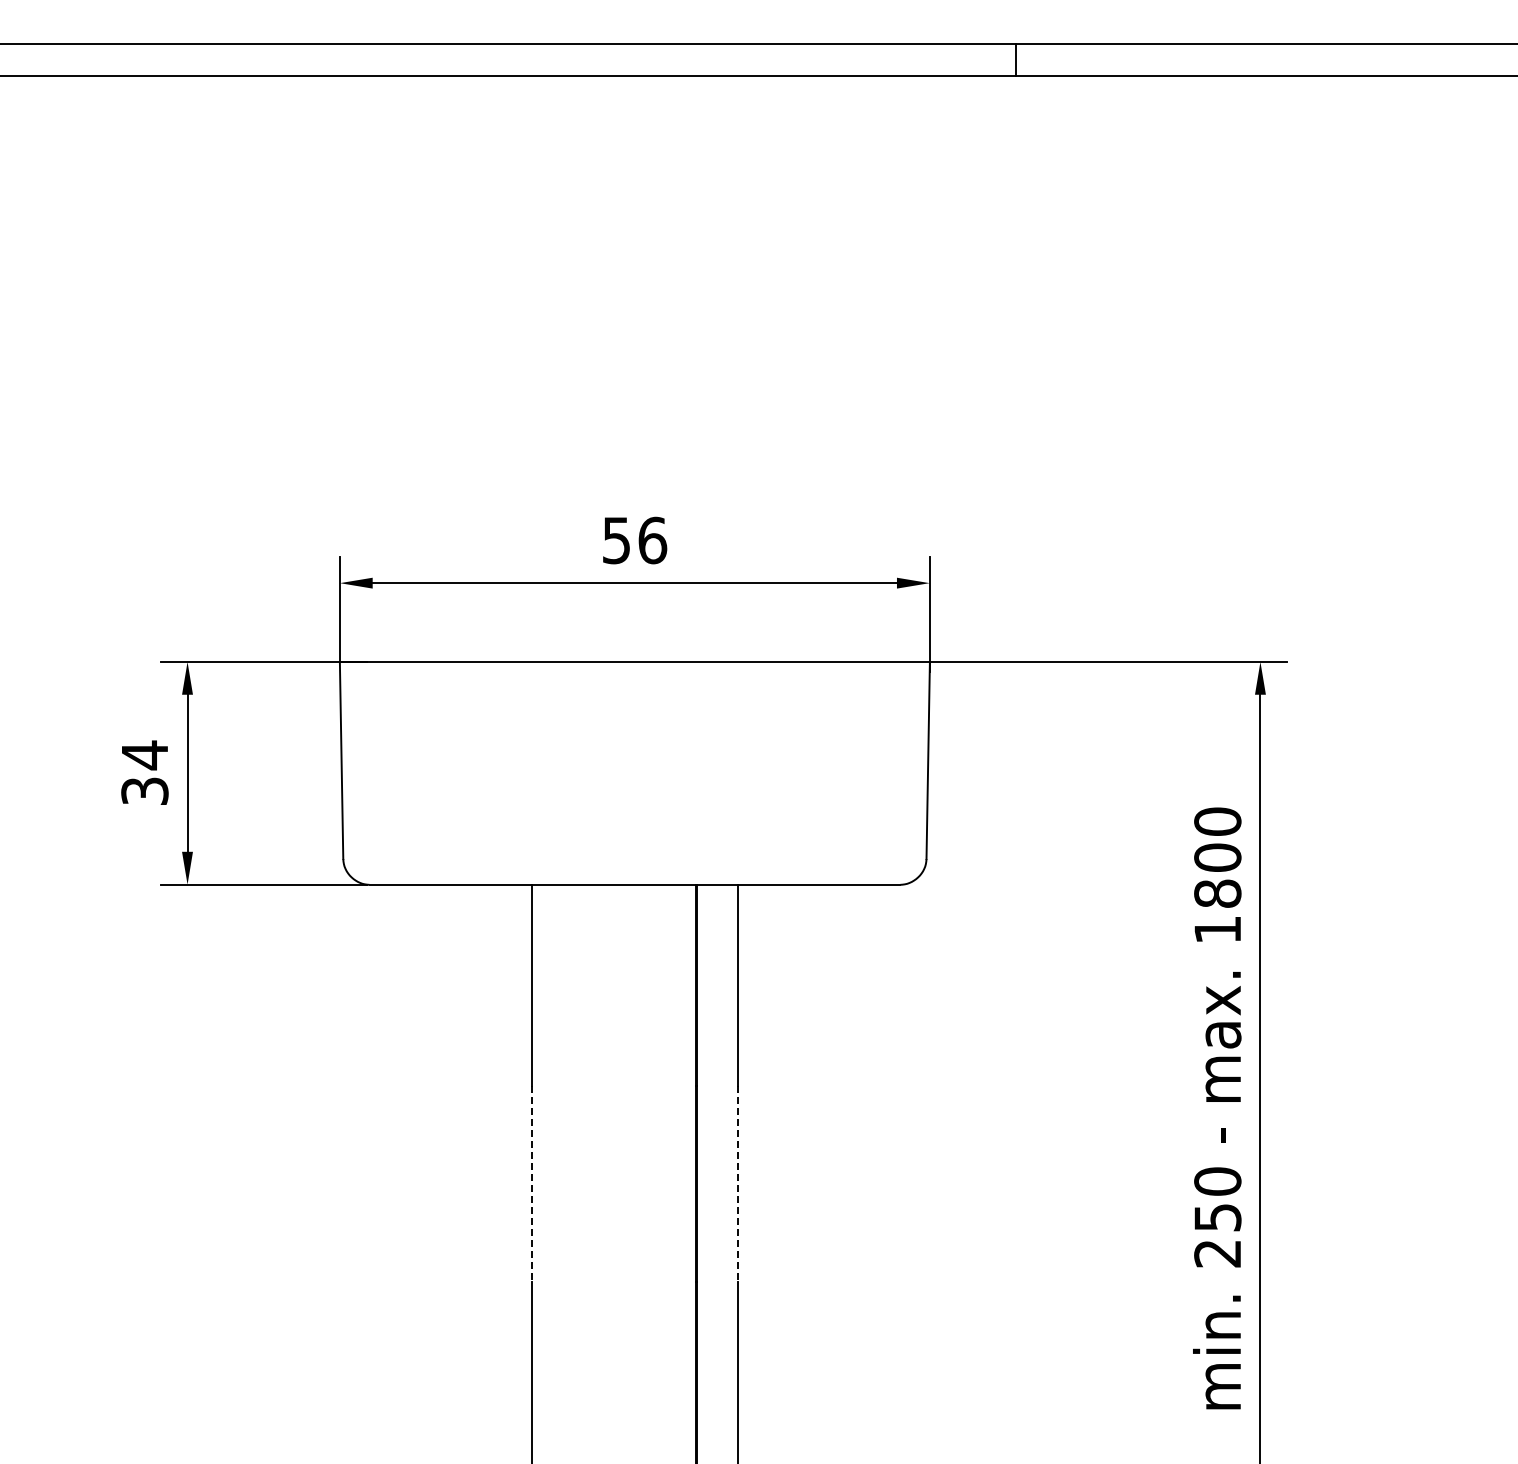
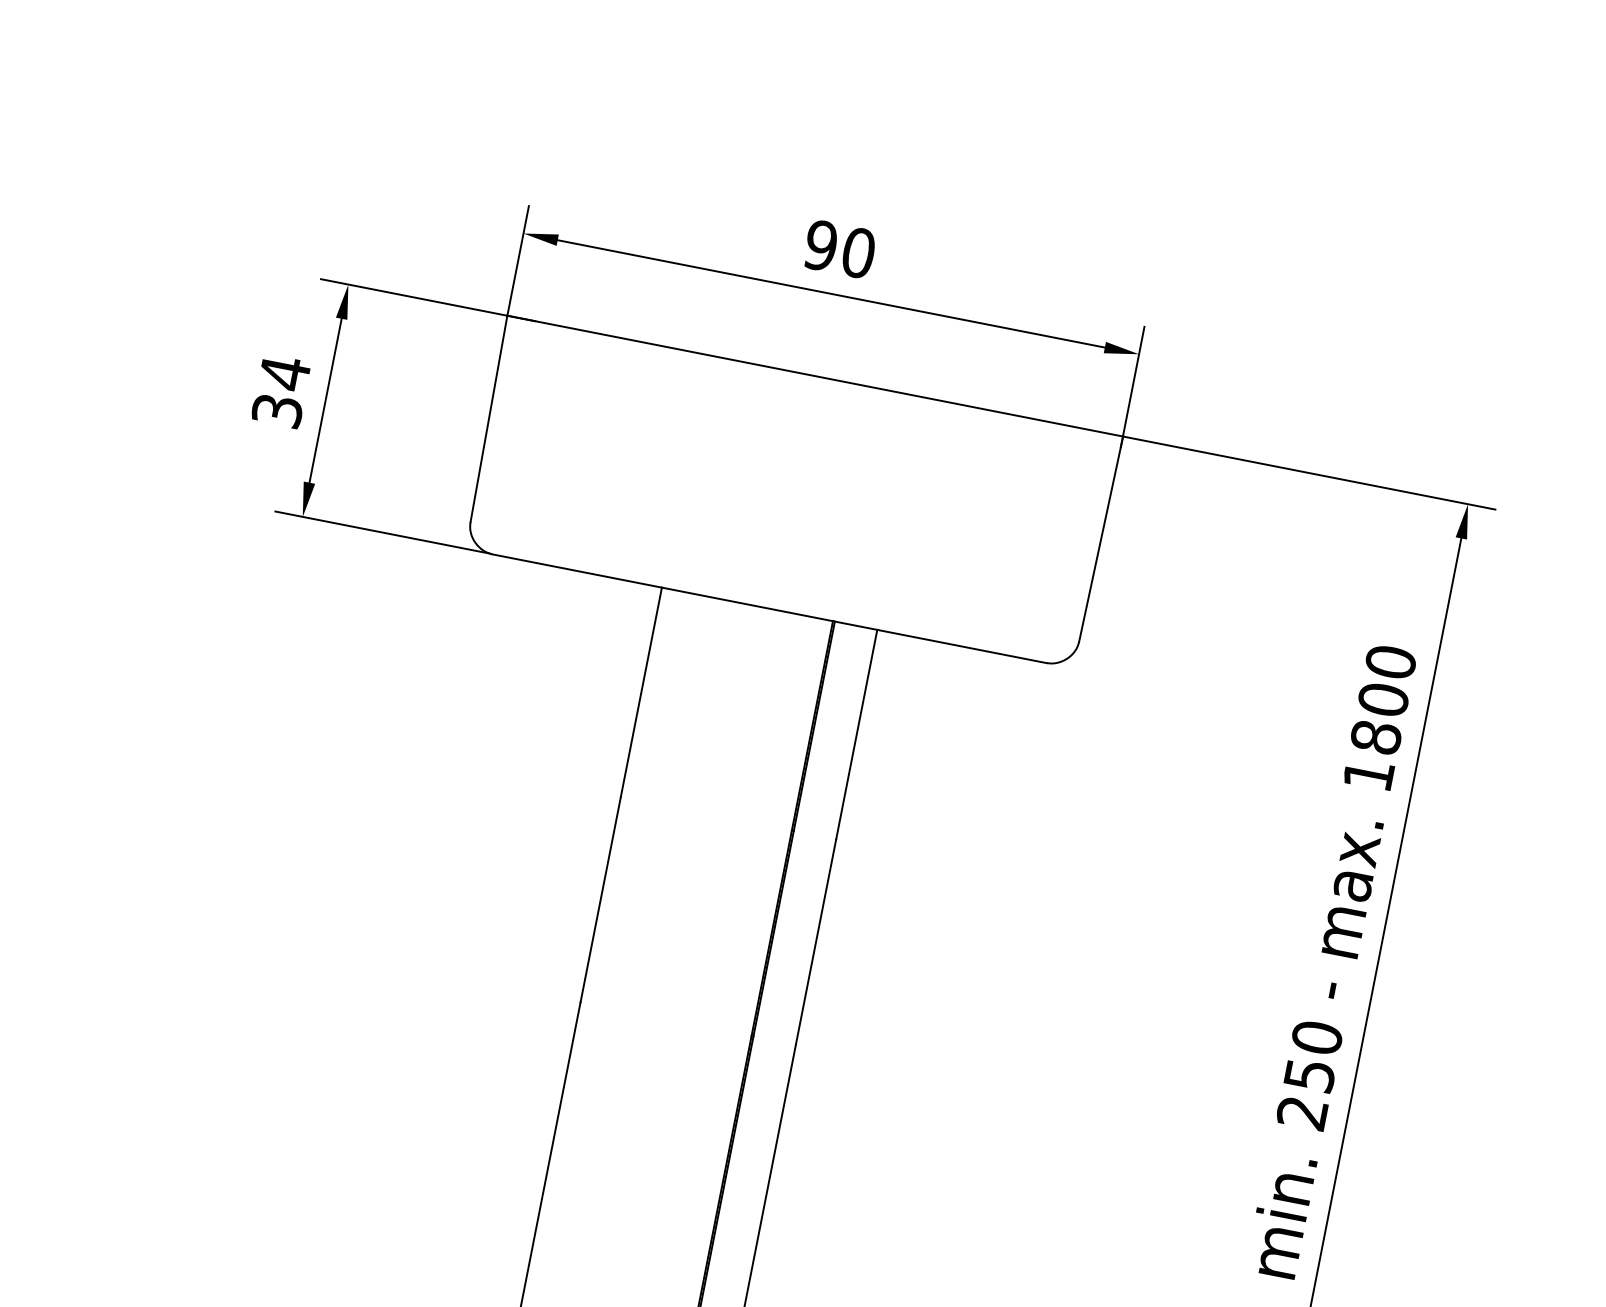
text: (634, 540) -> (839, 249), 56 -> 90
line: (531, 1184) -> (600, 900), dashed -> solid
line: (738, 1184) -> (816, 942), dashed -> solid

